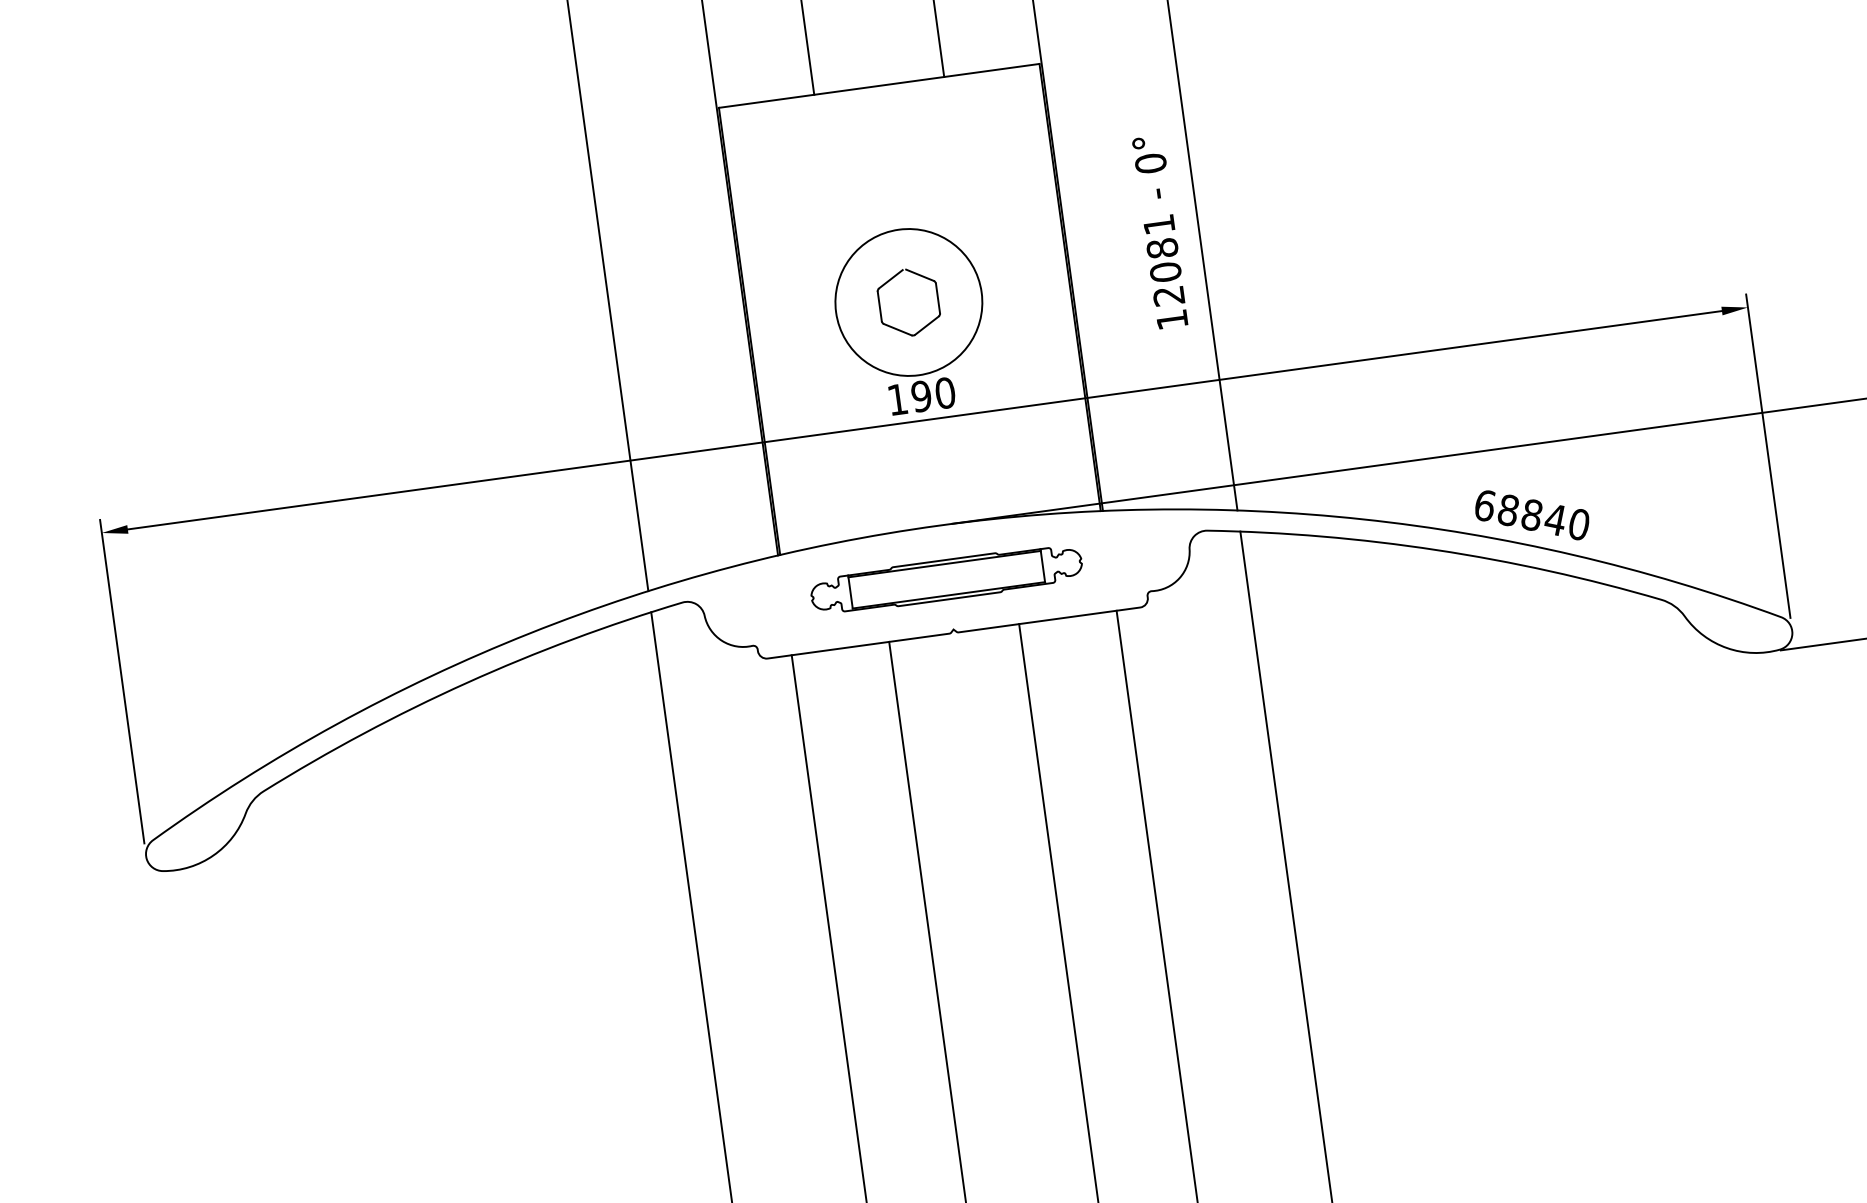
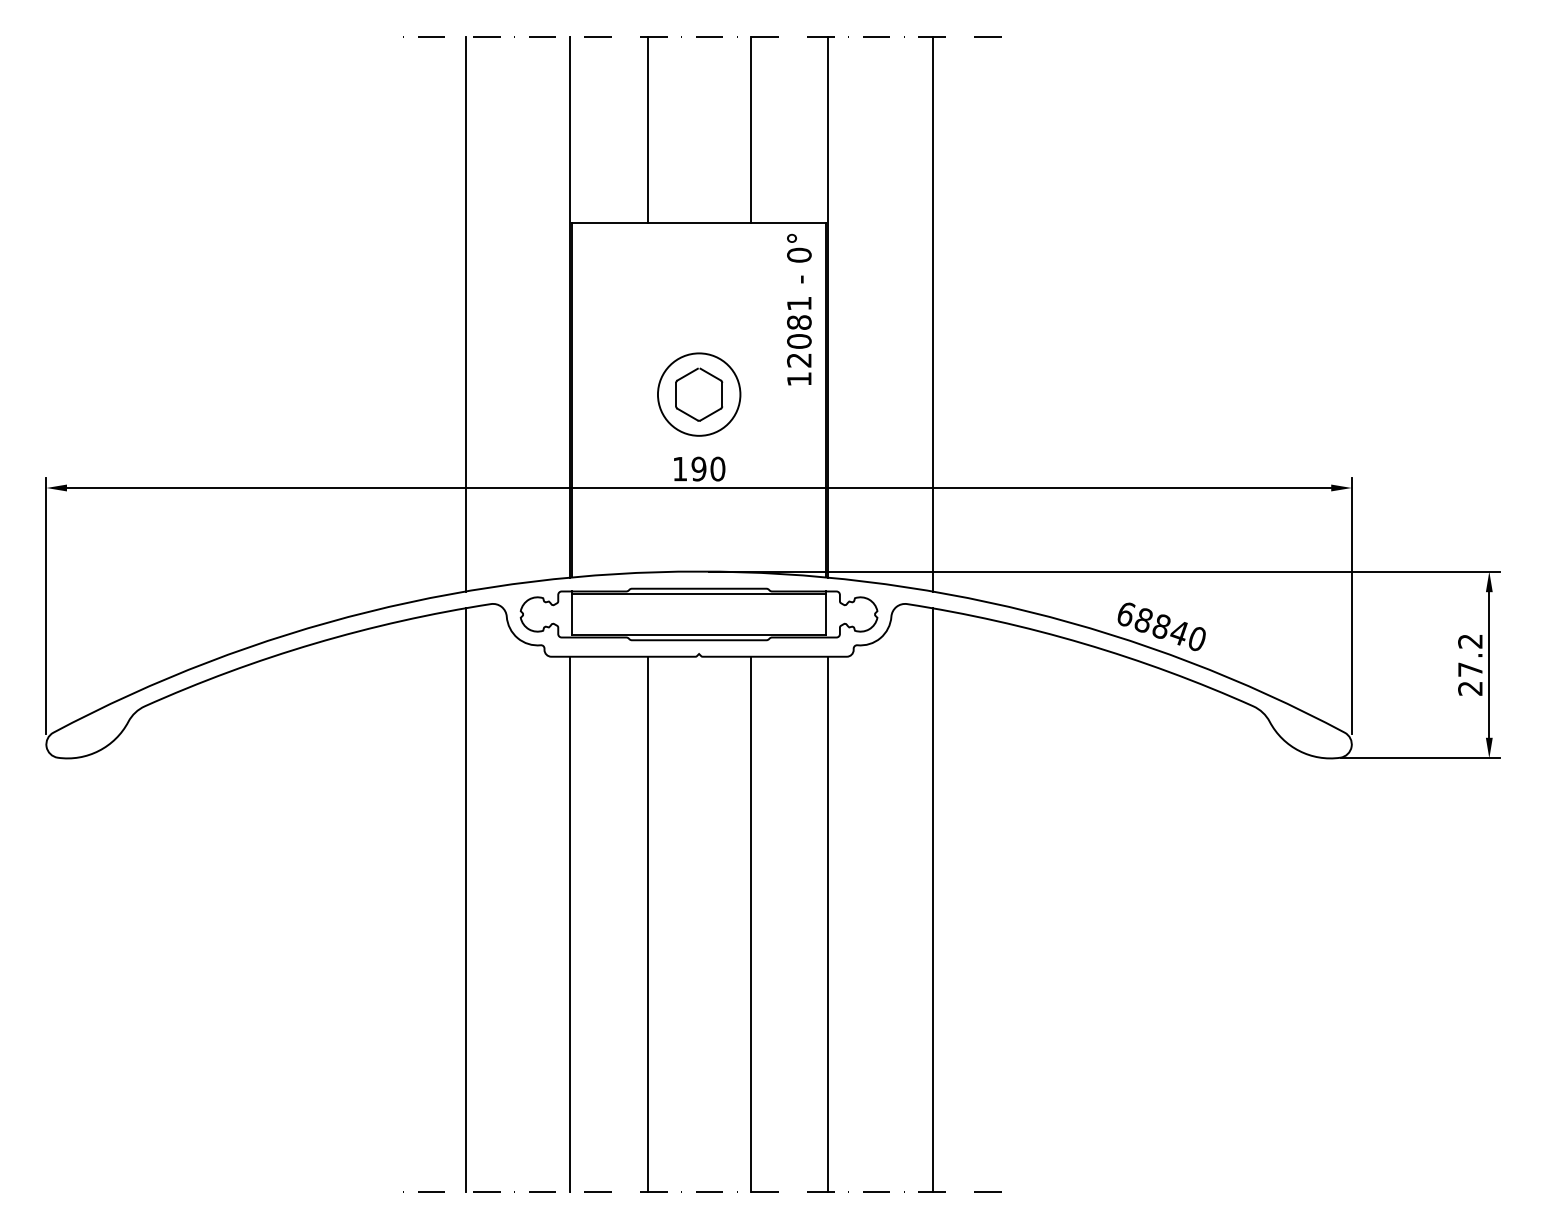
text: (1160, 231) -> (799, 309), moved
circle: (907, 302) -> (698, 394), size x0.71
part: (945, 579) -> (698, 614), size x1.67

